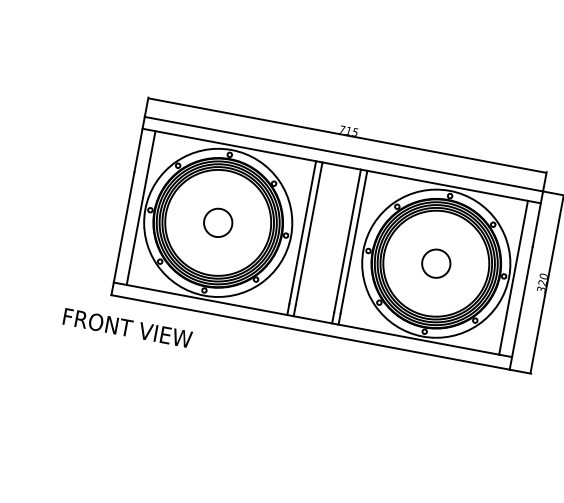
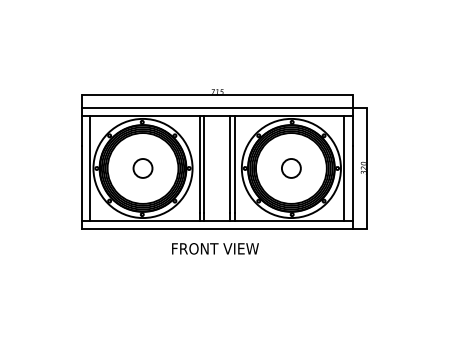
text: (127, 327) -> (215, 248), moved

